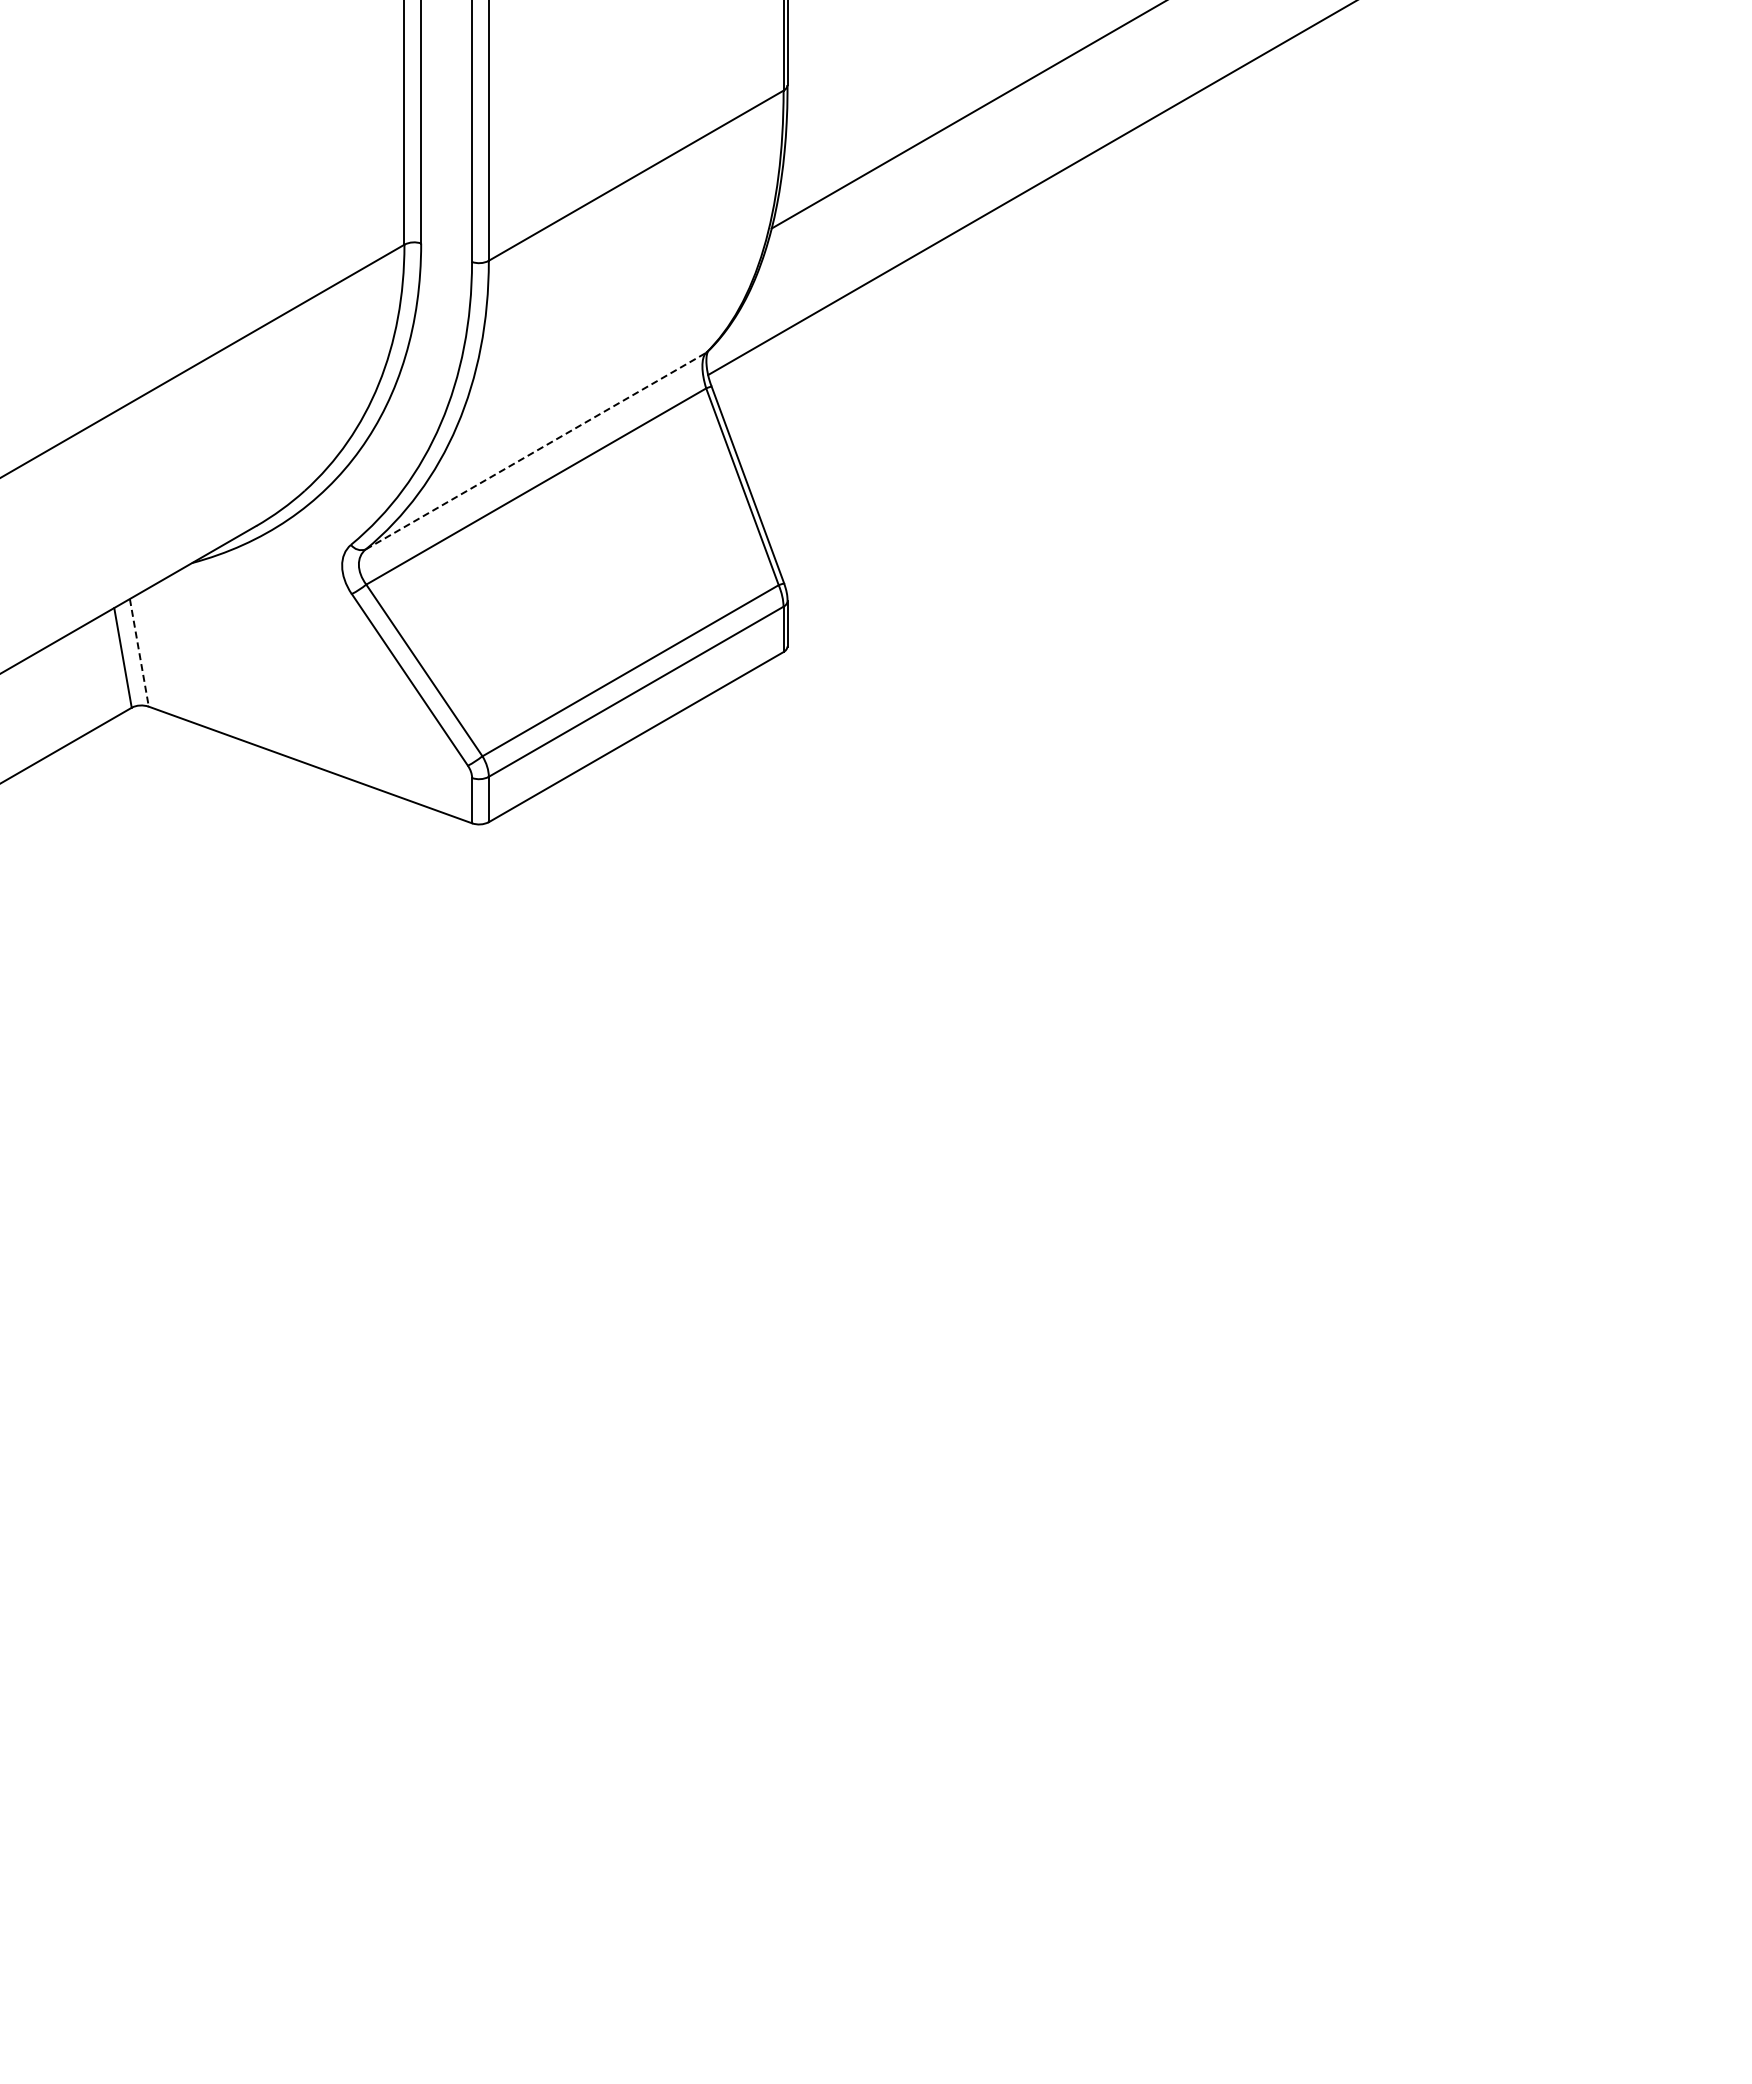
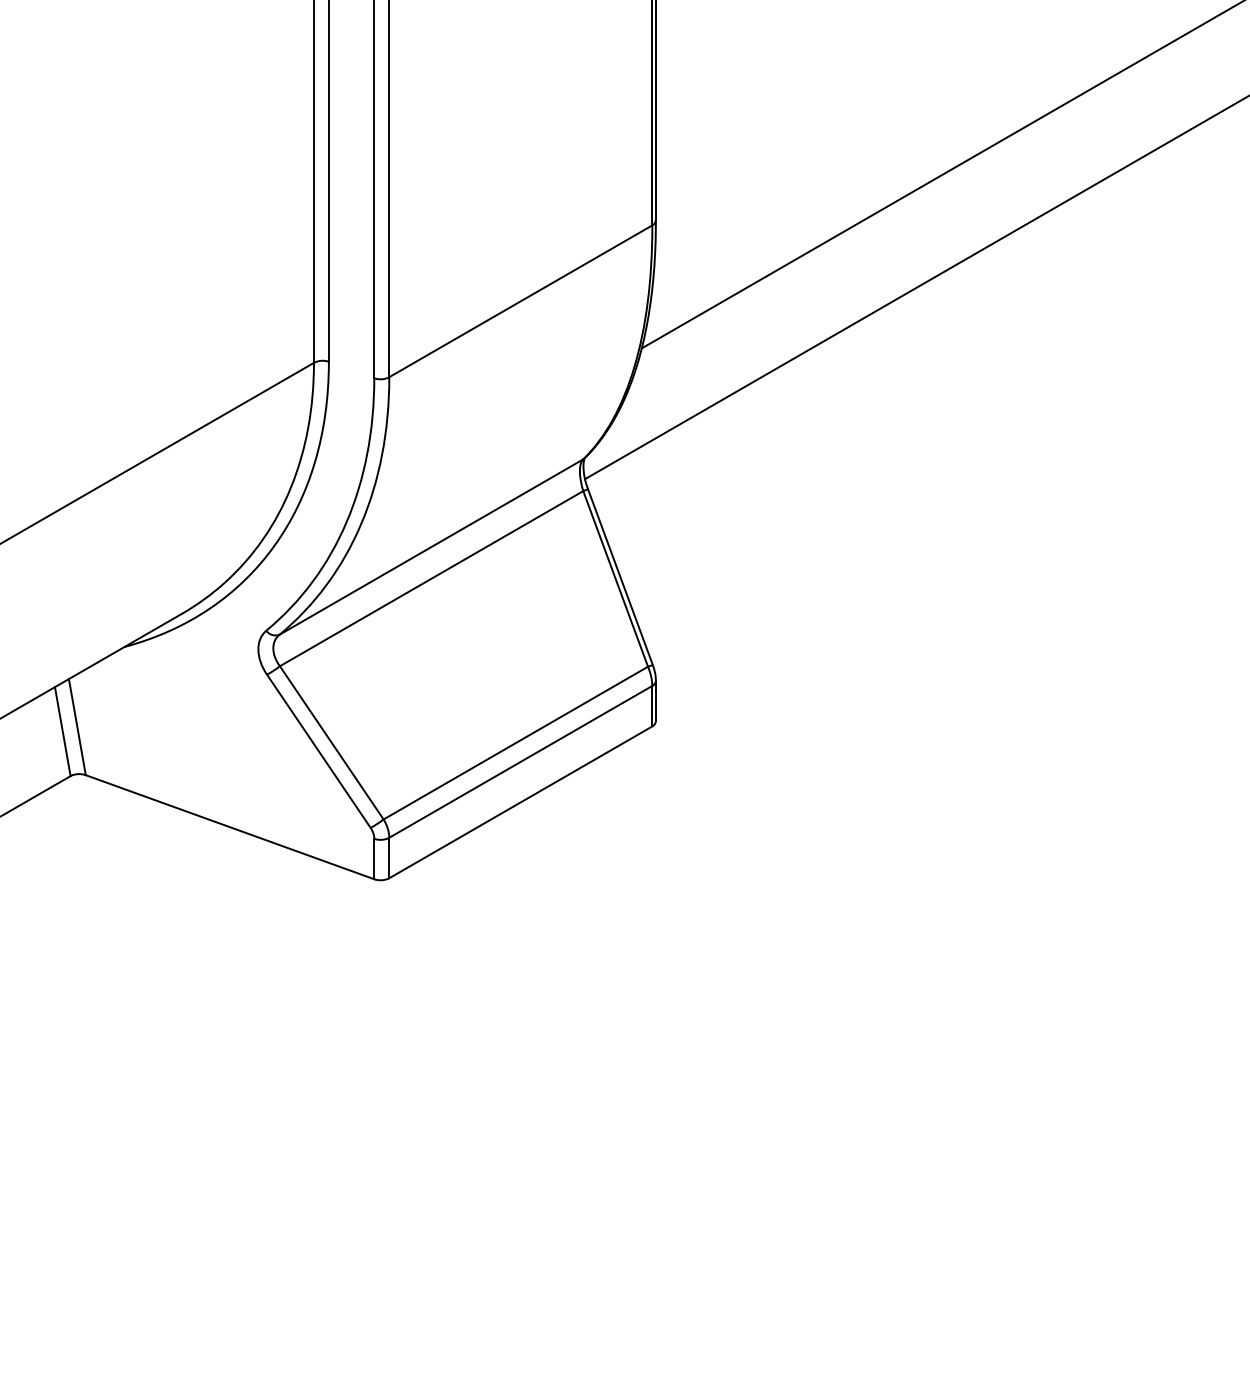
line: (536, 450) -> (431, 546), dashed -> solid
line: (139, 652) -> (77, 726), dashed -> solid

